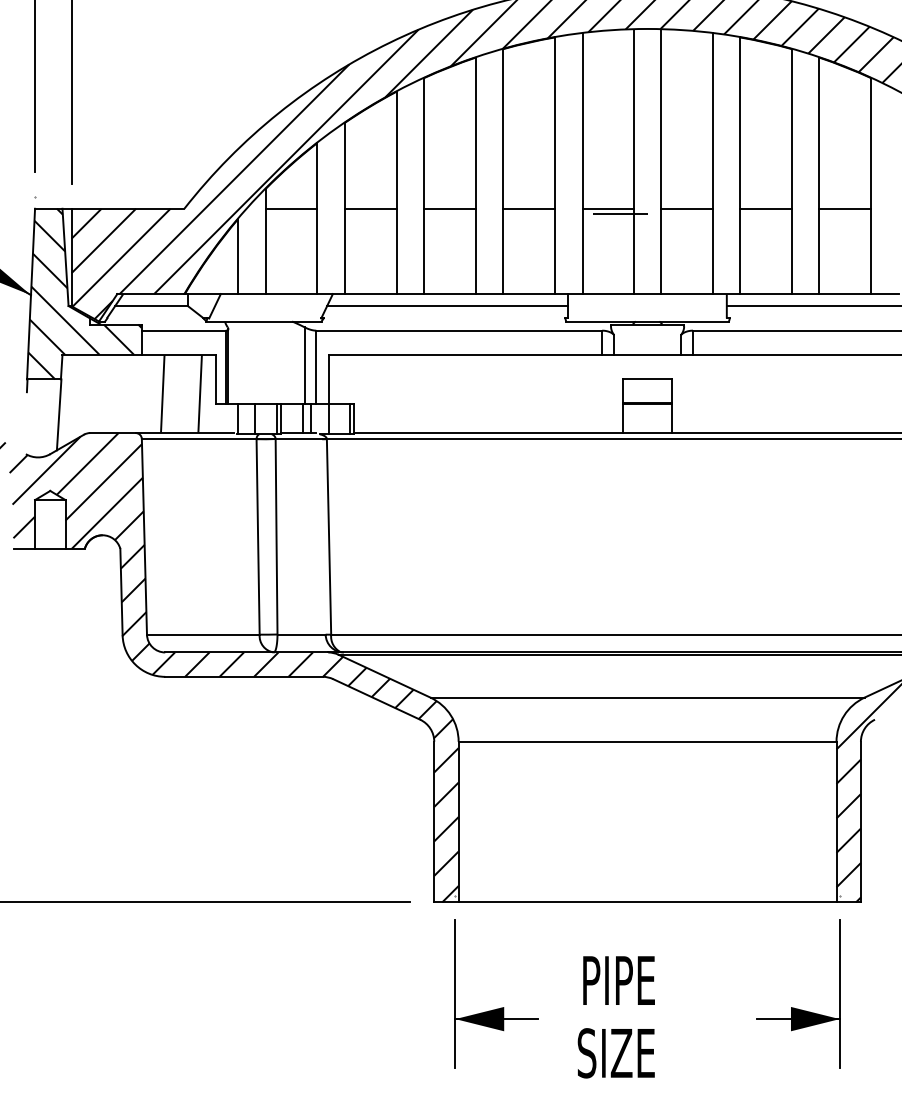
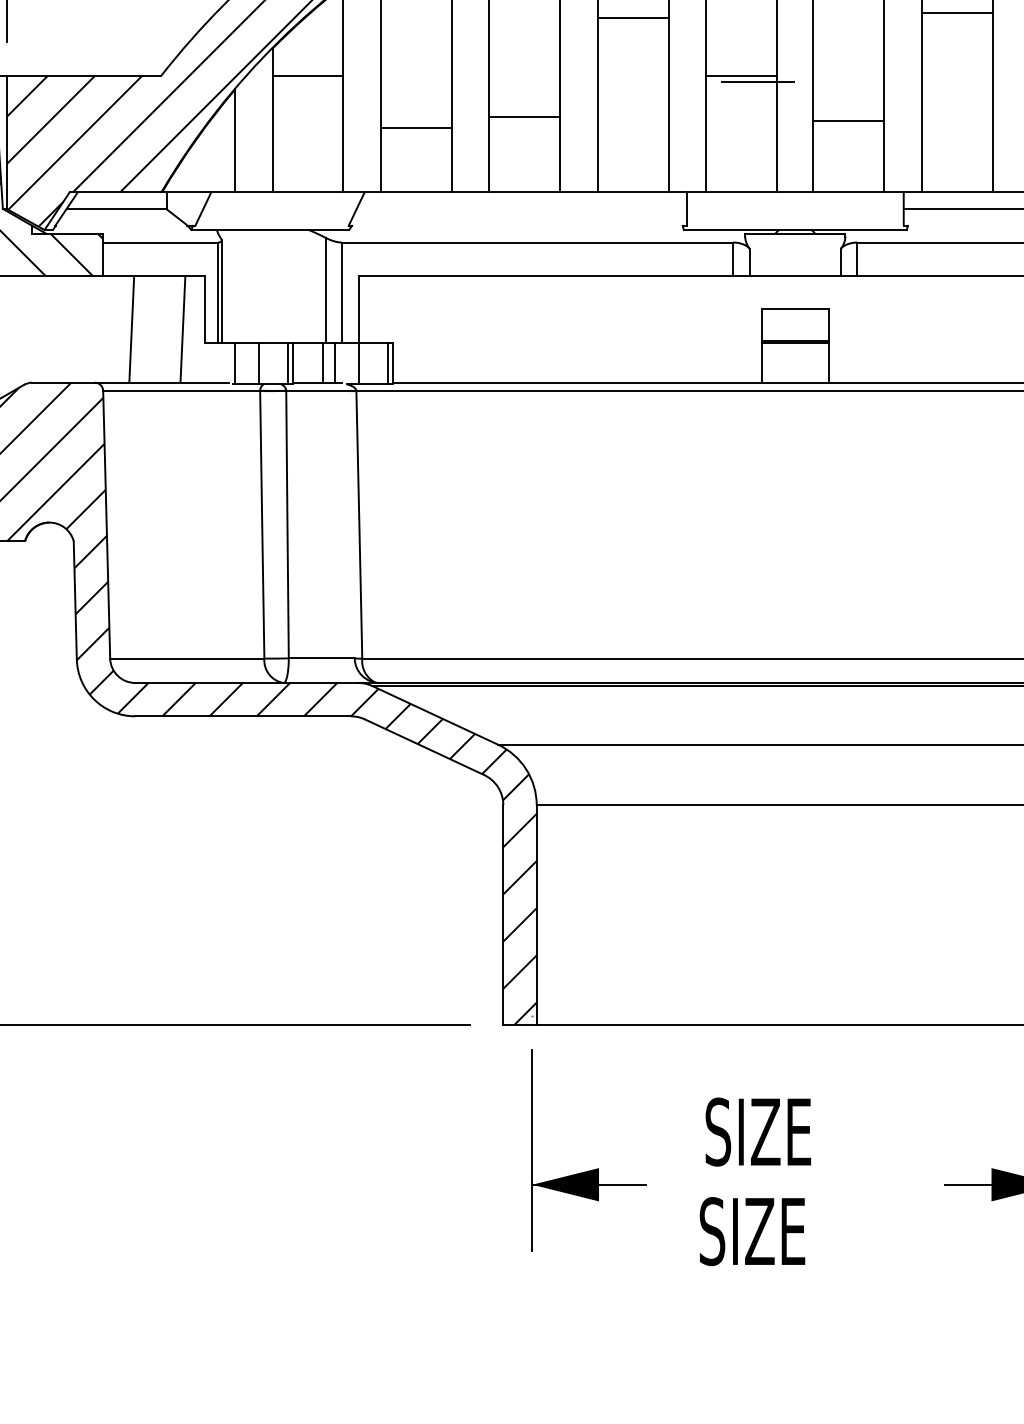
line: (370, 208) -> (416, 127), moved
line: (449, 208) -> (524, 116), moved
line: (529, 208) -> (633, 17), moved
line: (686, 208) -> (848, 120), moved
line: (765, 208) -> (956, 12), moved
line: (447, 306) -> (521, 209), removed
text: (620, 980) -> (758, 1131), PIPE -> SIZE

